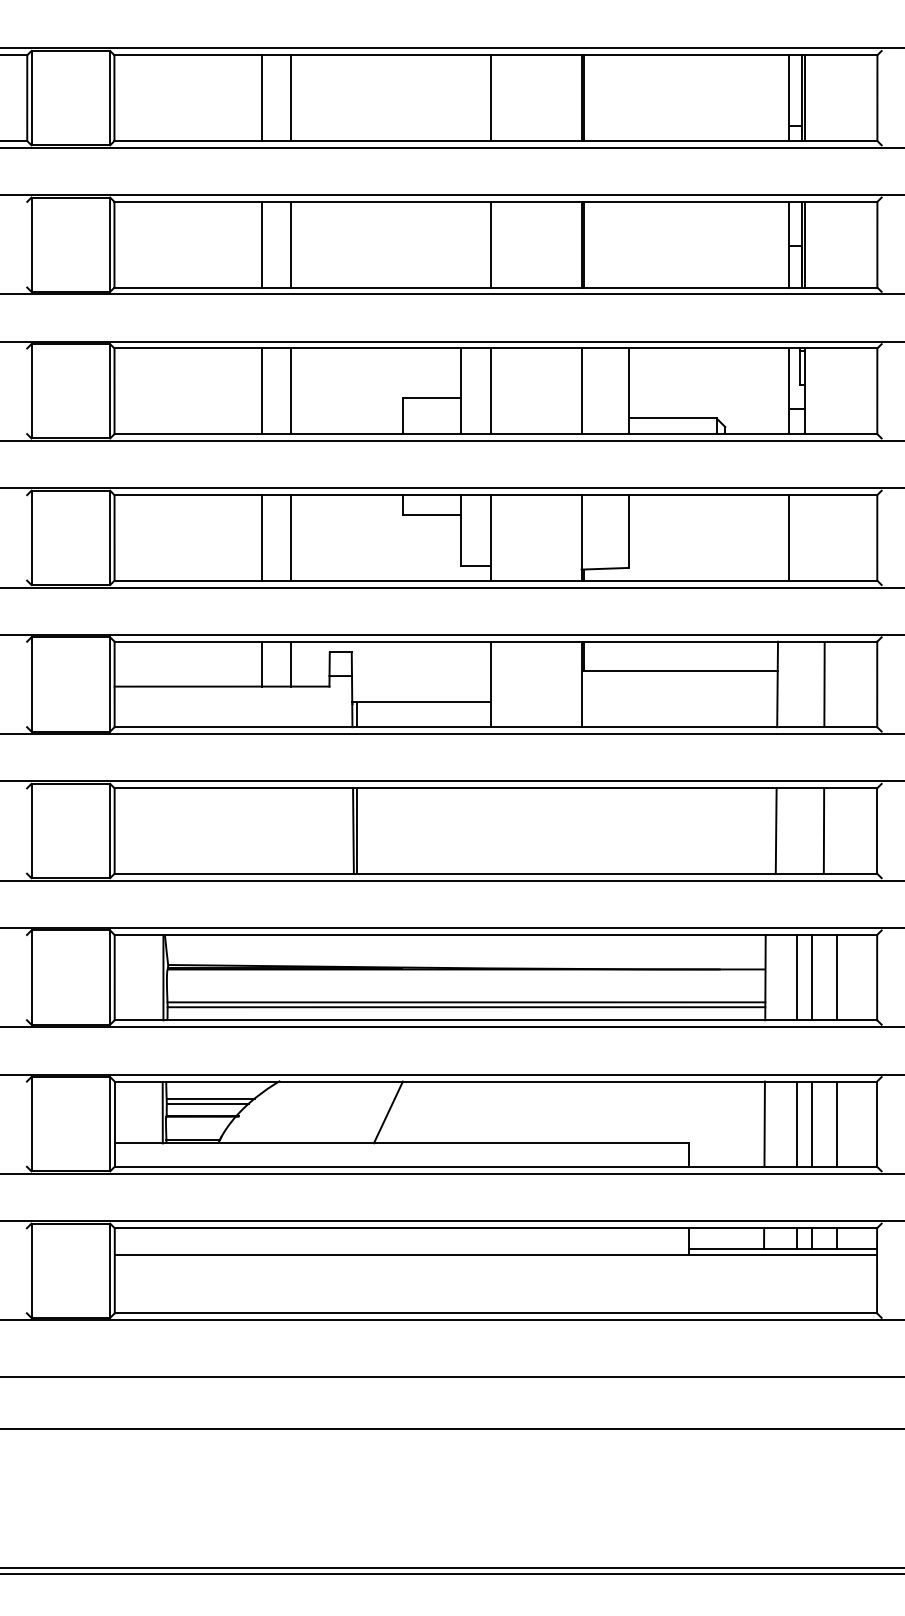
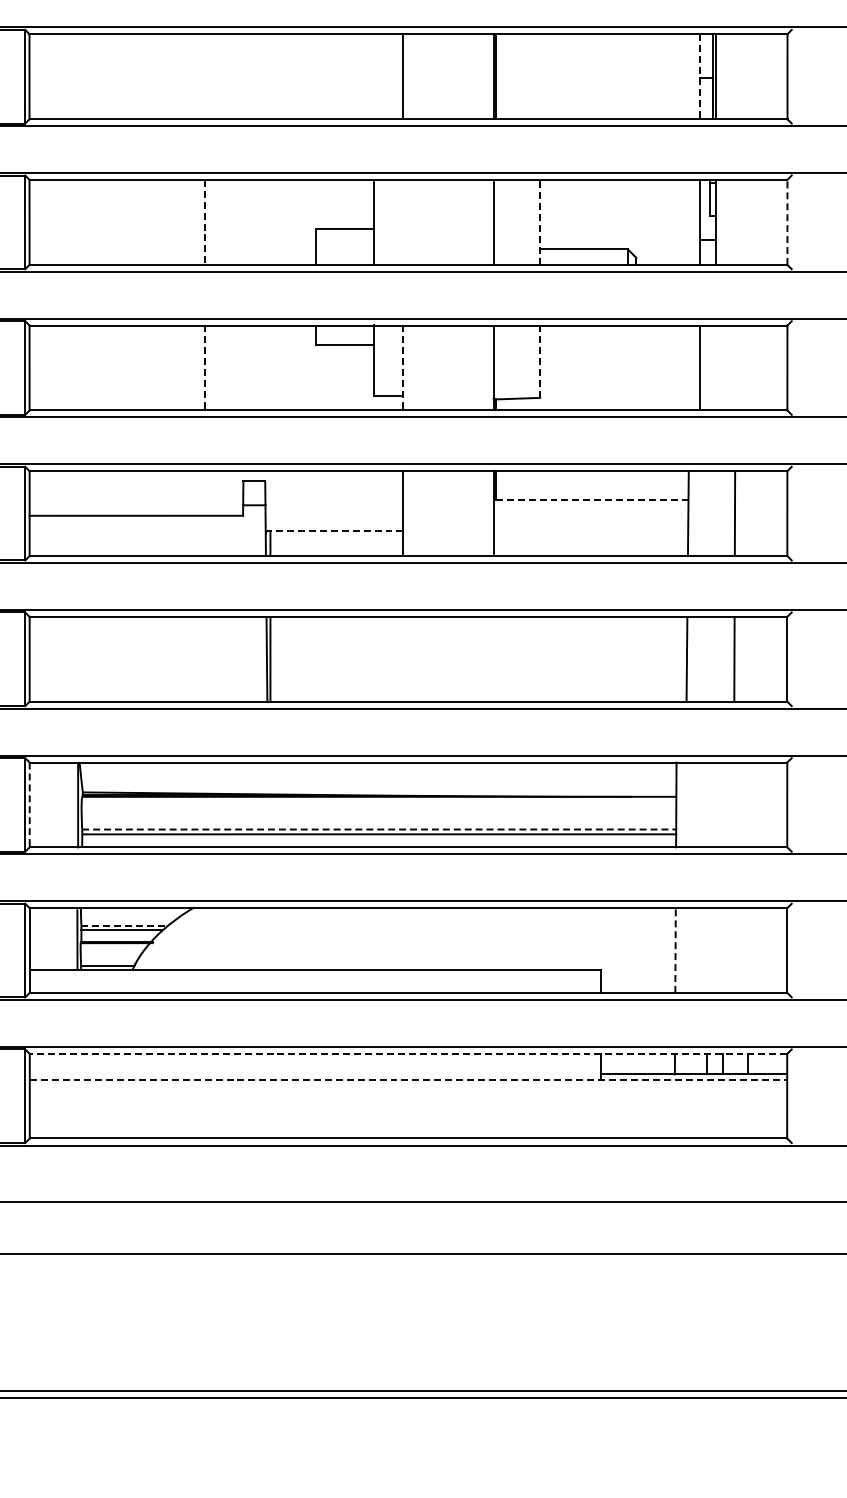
line: (261, 244) -> (175, 76), removed
line: (291, 244) -> (205, 76), removed
line: (789, 244) -> (700, 76), solid -> dashed
line: (261, 391) -> (175, 222), removed
line: (291, 391) -> (205, 222), solid -> dashed
line: (490, 391) -> (403, 222), removed
line: (628, 391) -> (540, 222), solid -> dashed
line: (877, 391) -> (787, 222), solid -> dashed
line: (628, 532) -> (540, 362), solid -> dashed
line: (261, 537) -> (175, 367), removed
line: (291, 537) -> (205, 367), solid -> dashed
line: (490, 537) -> (403, 367), solid -> dashed
line: (261, 663) -> (175, 492), removed
line: (291, 663) -> (205, 492), removed
line: (680, 671) -> (591, 500), solid -> dashed
line: (421, 701) -> (334, 530), solid -> dashed
line: (114, 977) -> (29, 804), solid -> dashed
line: (796, 977) -> (707, 804), removed
line: (812, 977) -> (723, 804), removed
line: (837, 977) -> (747, 804), removed
line: (466, 1002) -> (379, 829), solid -> dashed
line: (211, 1099) -> (125, 926), solid -> dashed
line: (387, 1112) -> (300, 938), removed
line: (796, 1123) -> (707, 949), removed
line: (812, 1123) -> (723, 949), removed
line: (837, 1123) -> (747, 949), removed
line: (764, 1124) -> (675, 950), solid -> dashed
line: (495, 1228) -> (408, 1054), solid -> dashed
line: (496, 1254) -> (409, 1080), solid -> dashed

